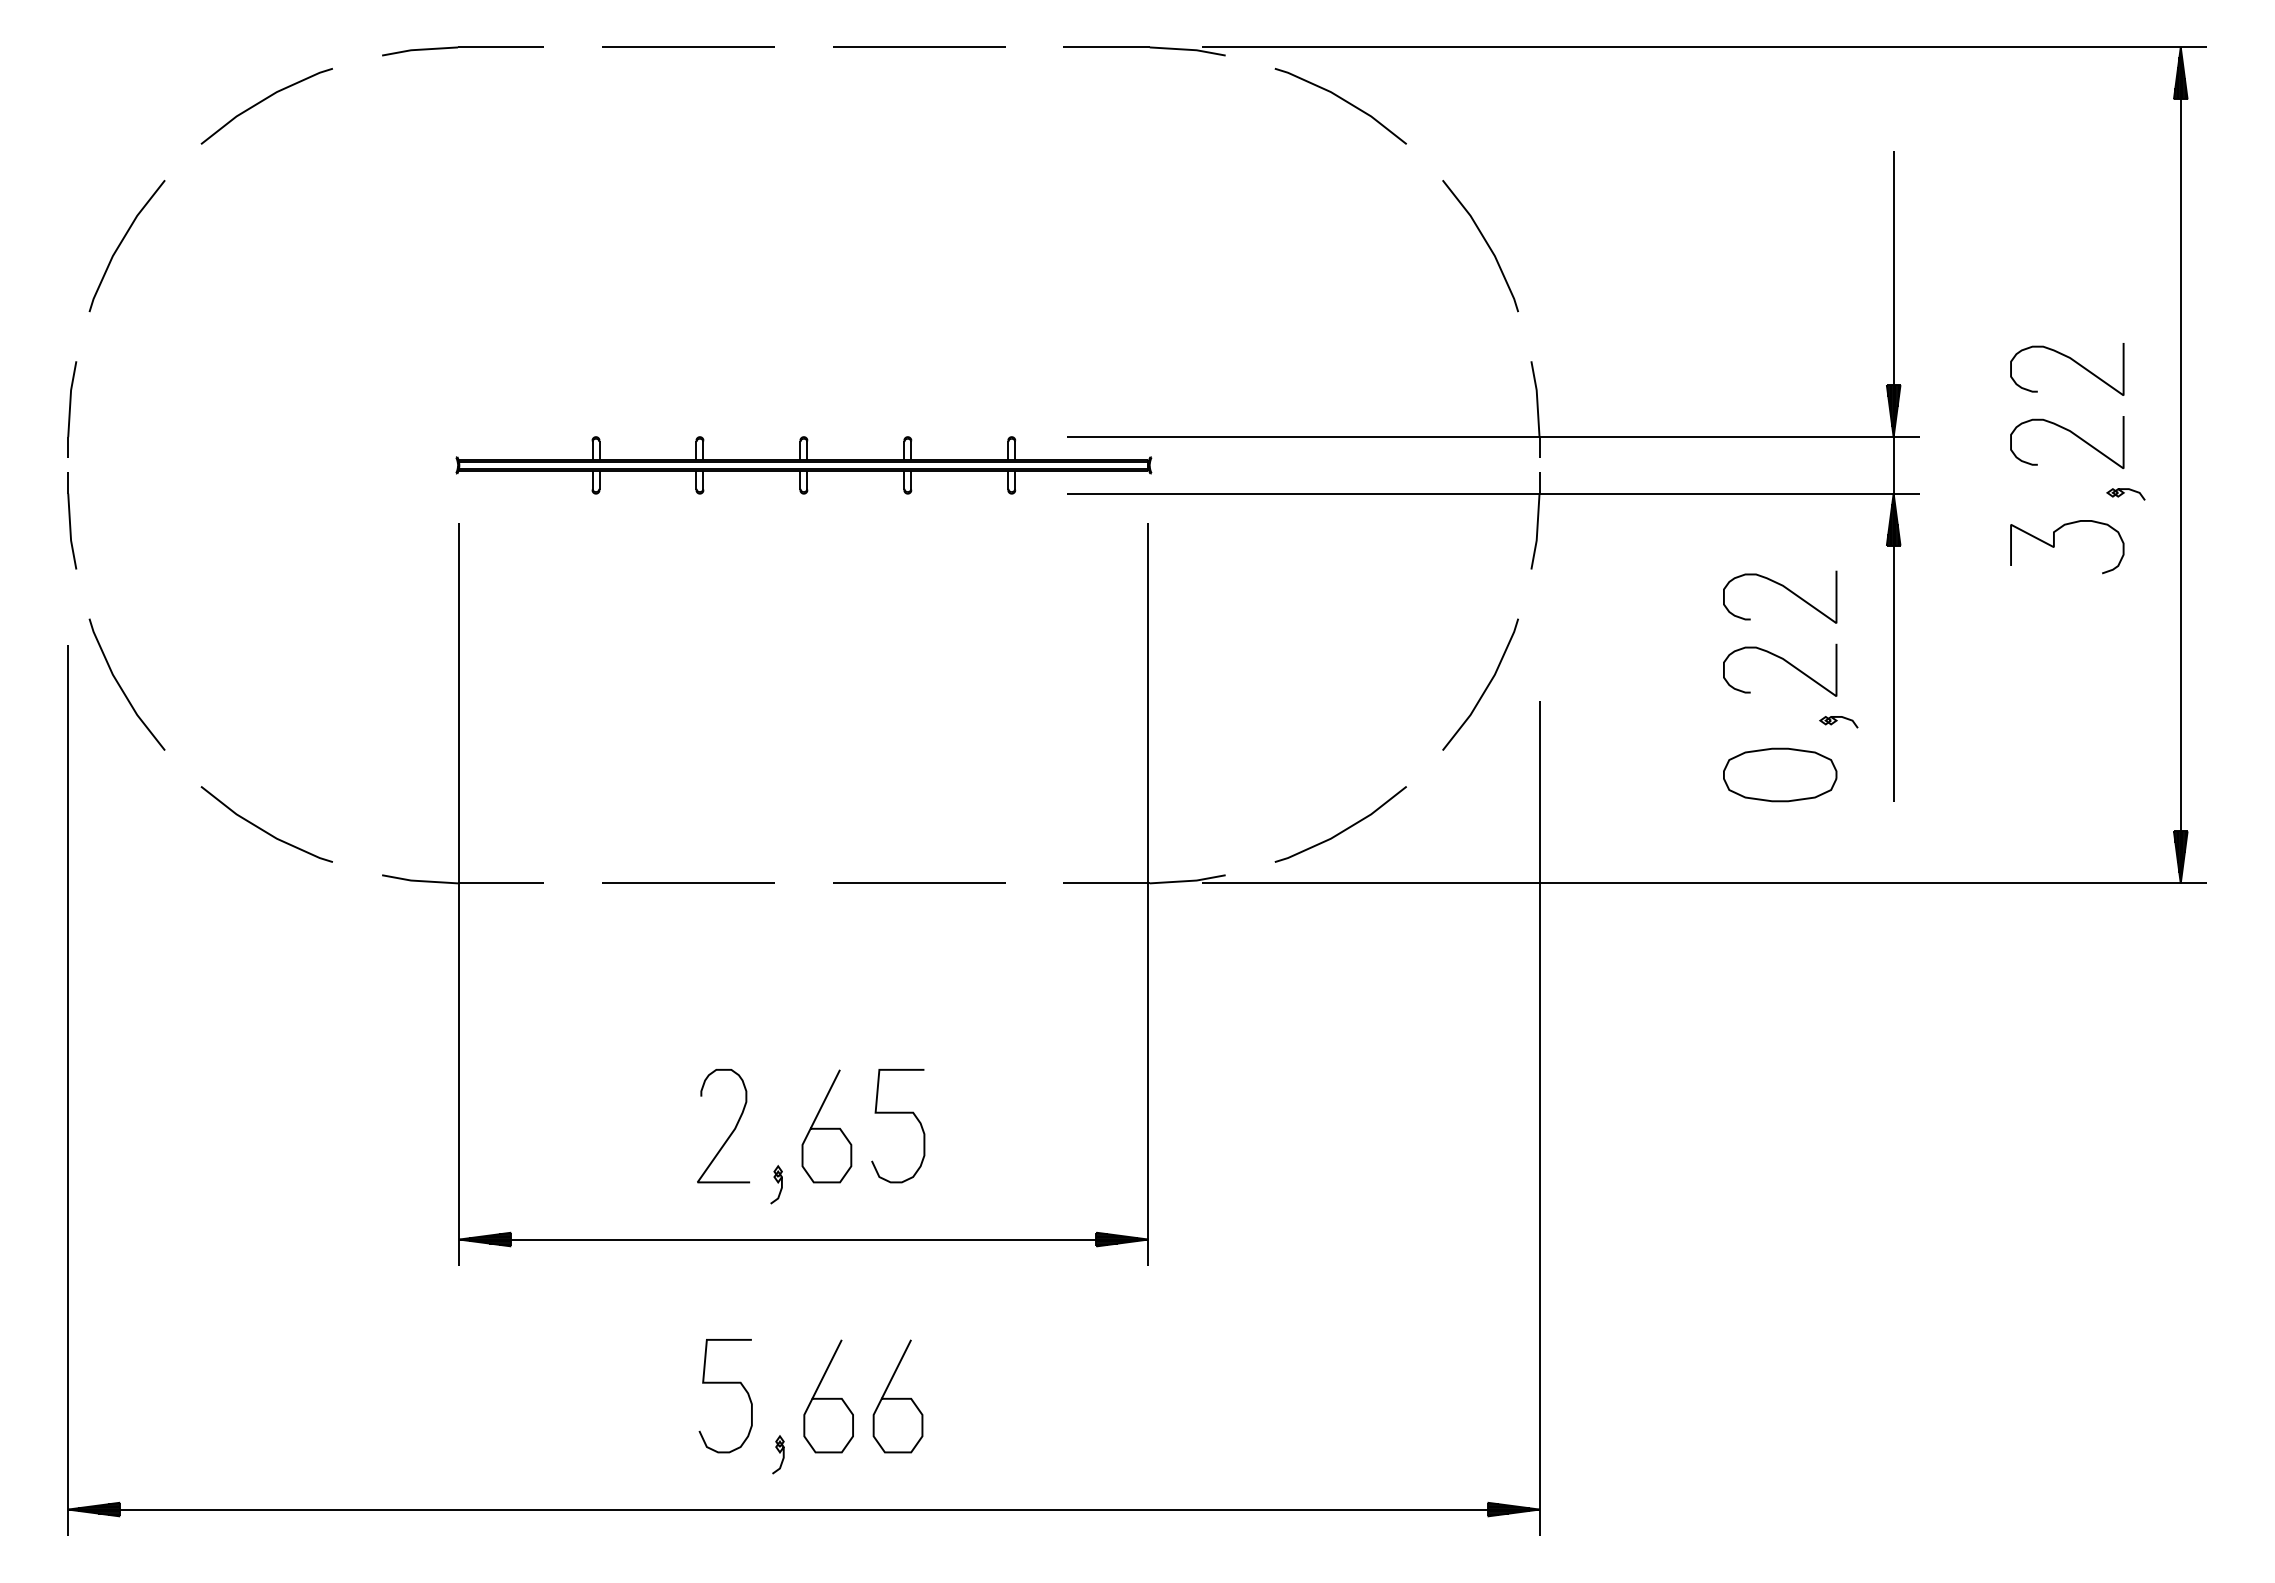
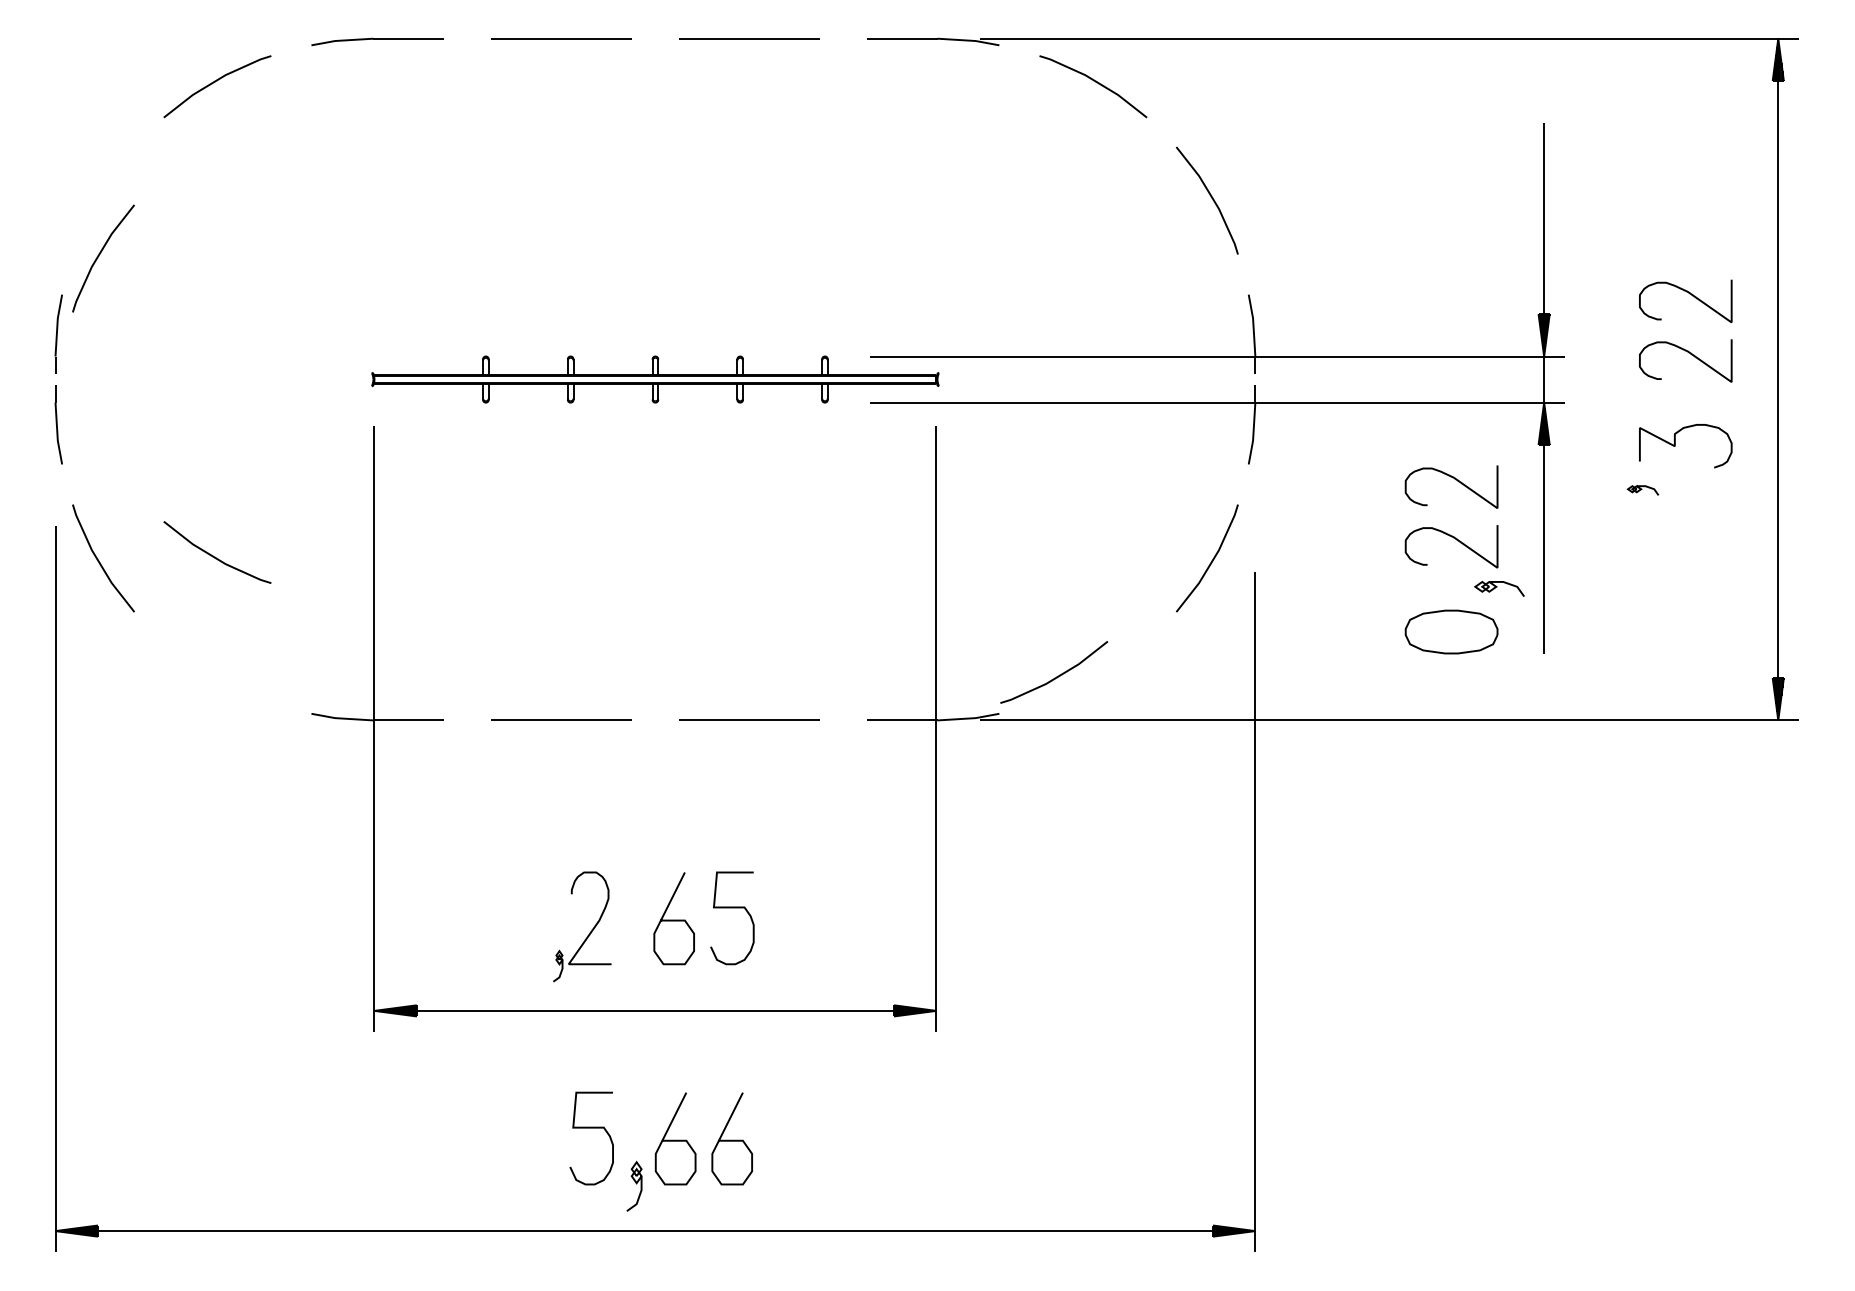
line: (122, 242) -> (99, 255), moved
part: (2125, 494) -> (1642, 490), moved
part: (1838, 722) -> (1499, 589), size x1.6
line: (262, 828) -> (213, 555), moved
line: (1342, 830) -> (1055, 677), moved
part: (776, 1184) -> (558, 965), moved
part: (778, 1454) -> (634, 1186), size x1.6

